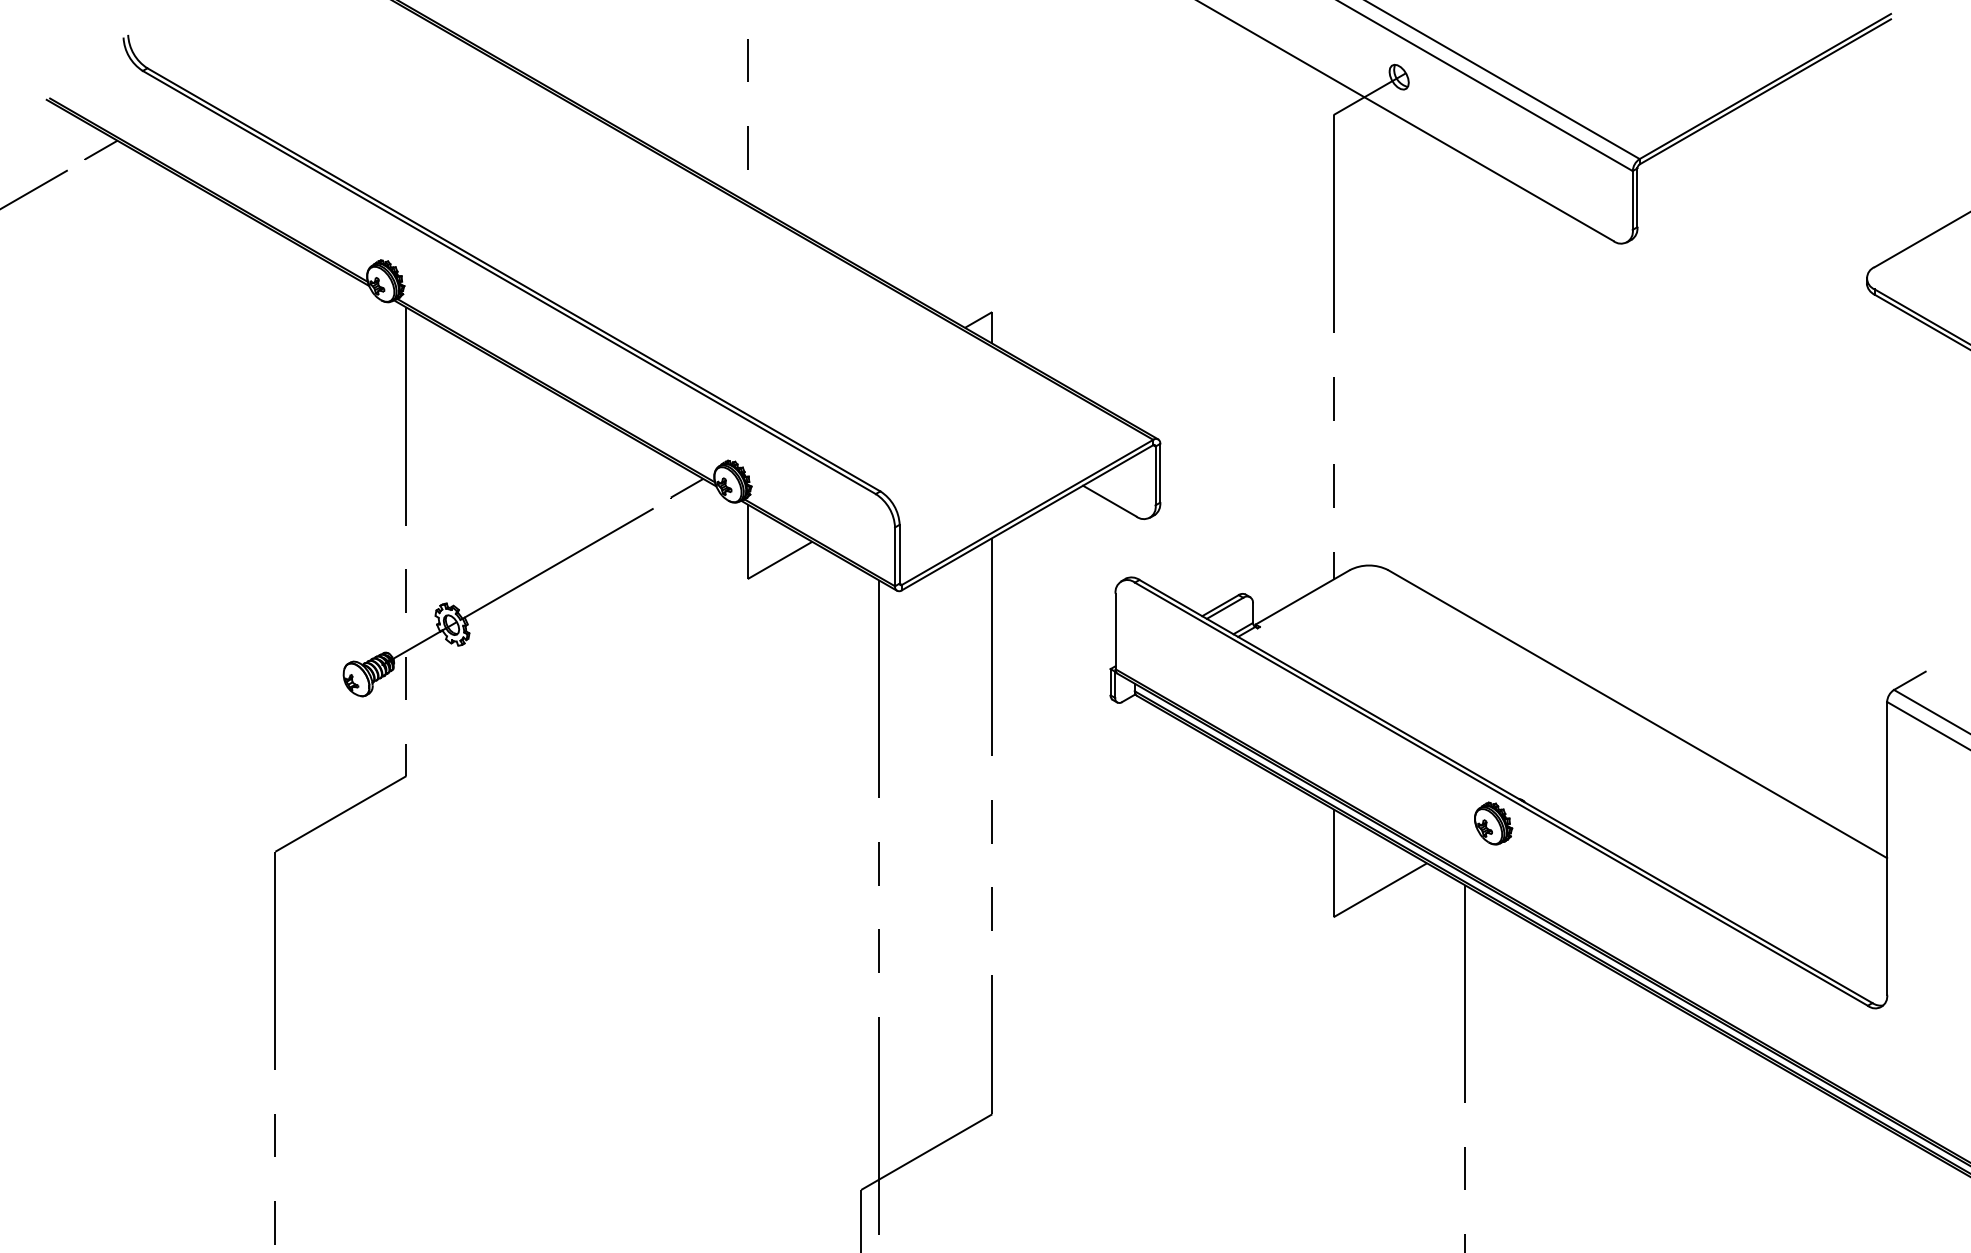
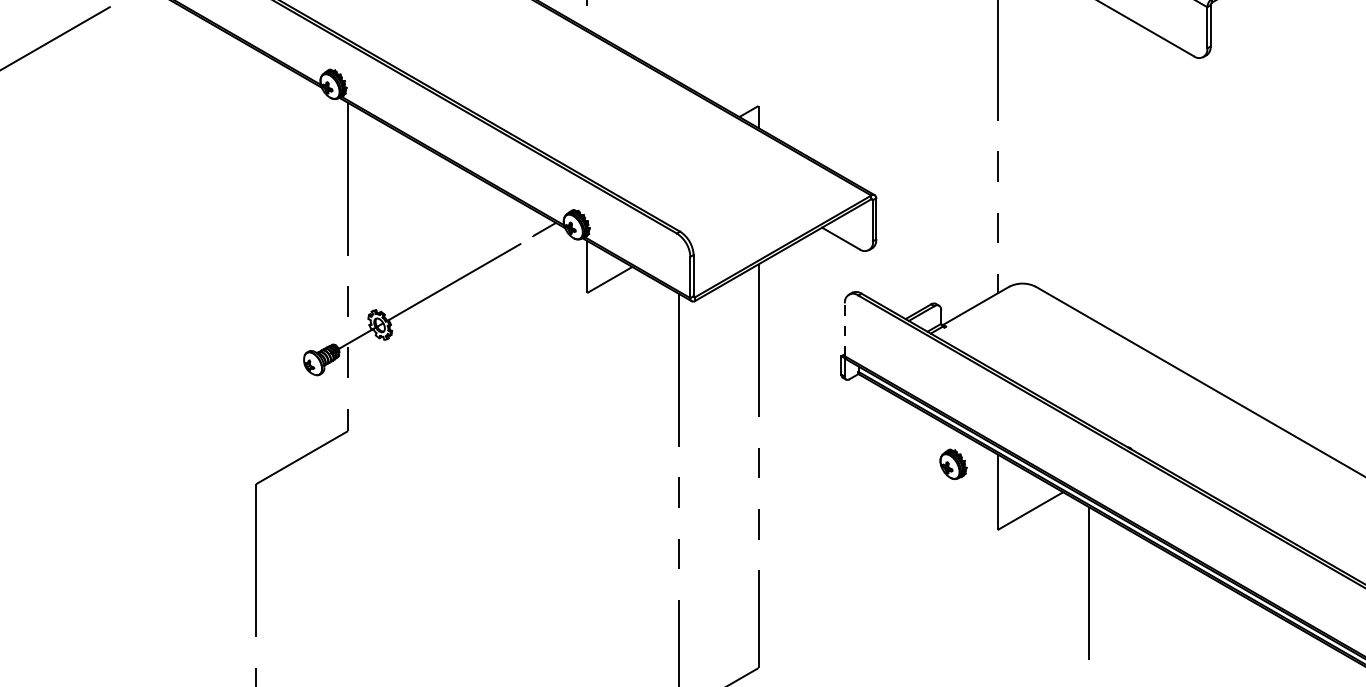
line: (1115, 631) -> (844, 329), solid -> dashed
part: (1493, 823) -> (953, 464), moved

